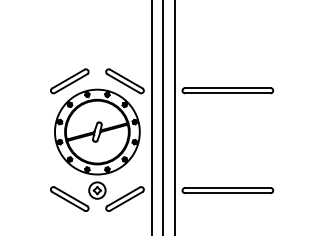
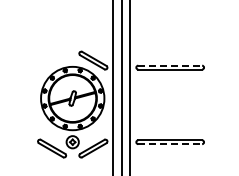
part: (70, 81) -> (52, 60), removed
line: (228, 87) -> (170, 65), solid -> dashed
line: (228, 193) -> (170, 144), solid -> dashed

